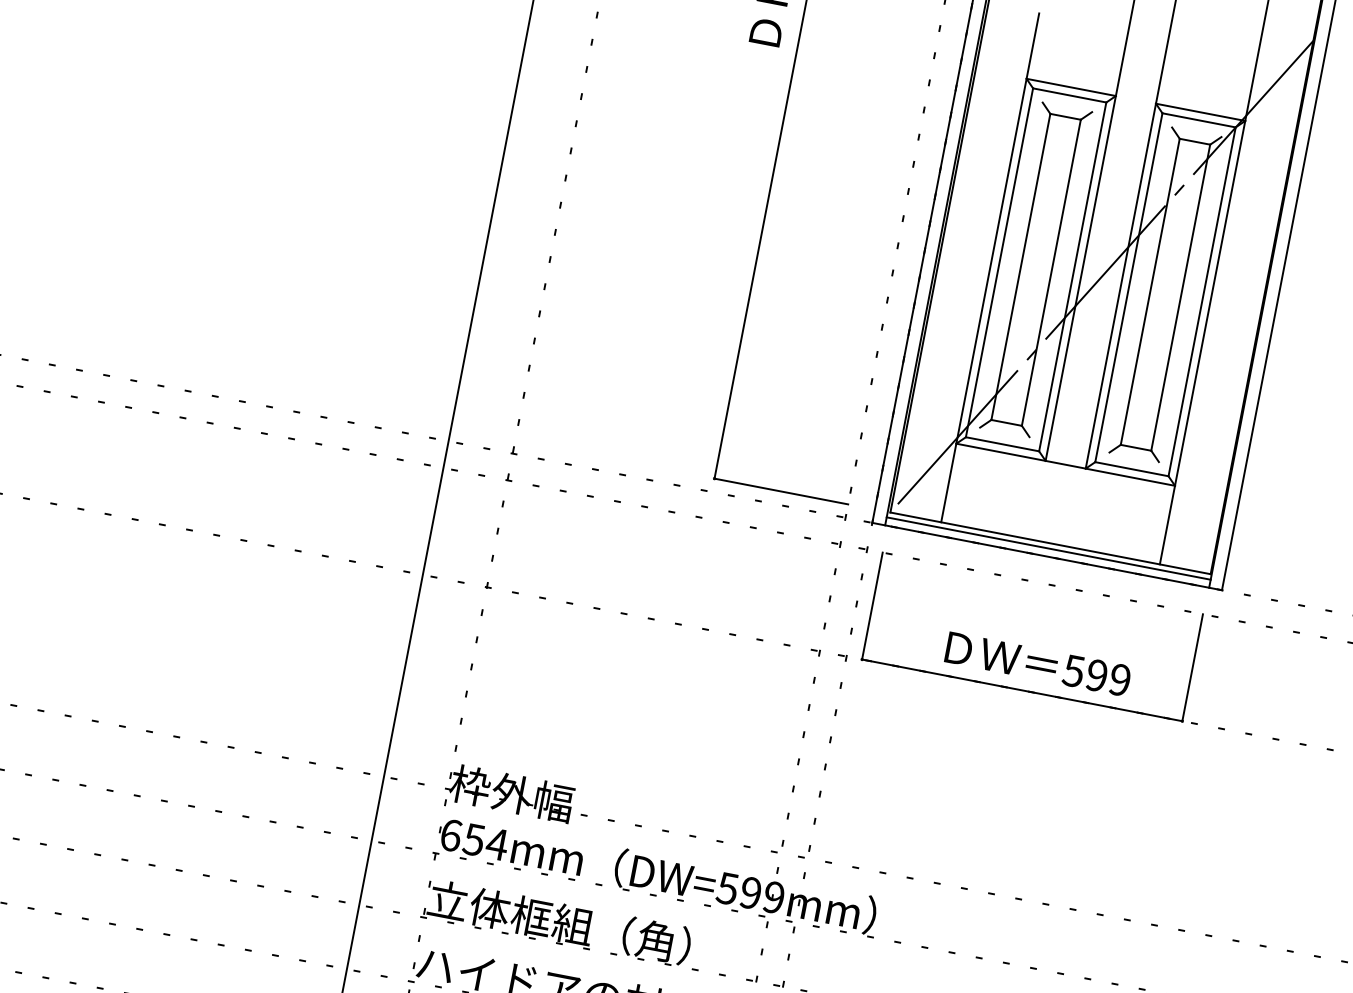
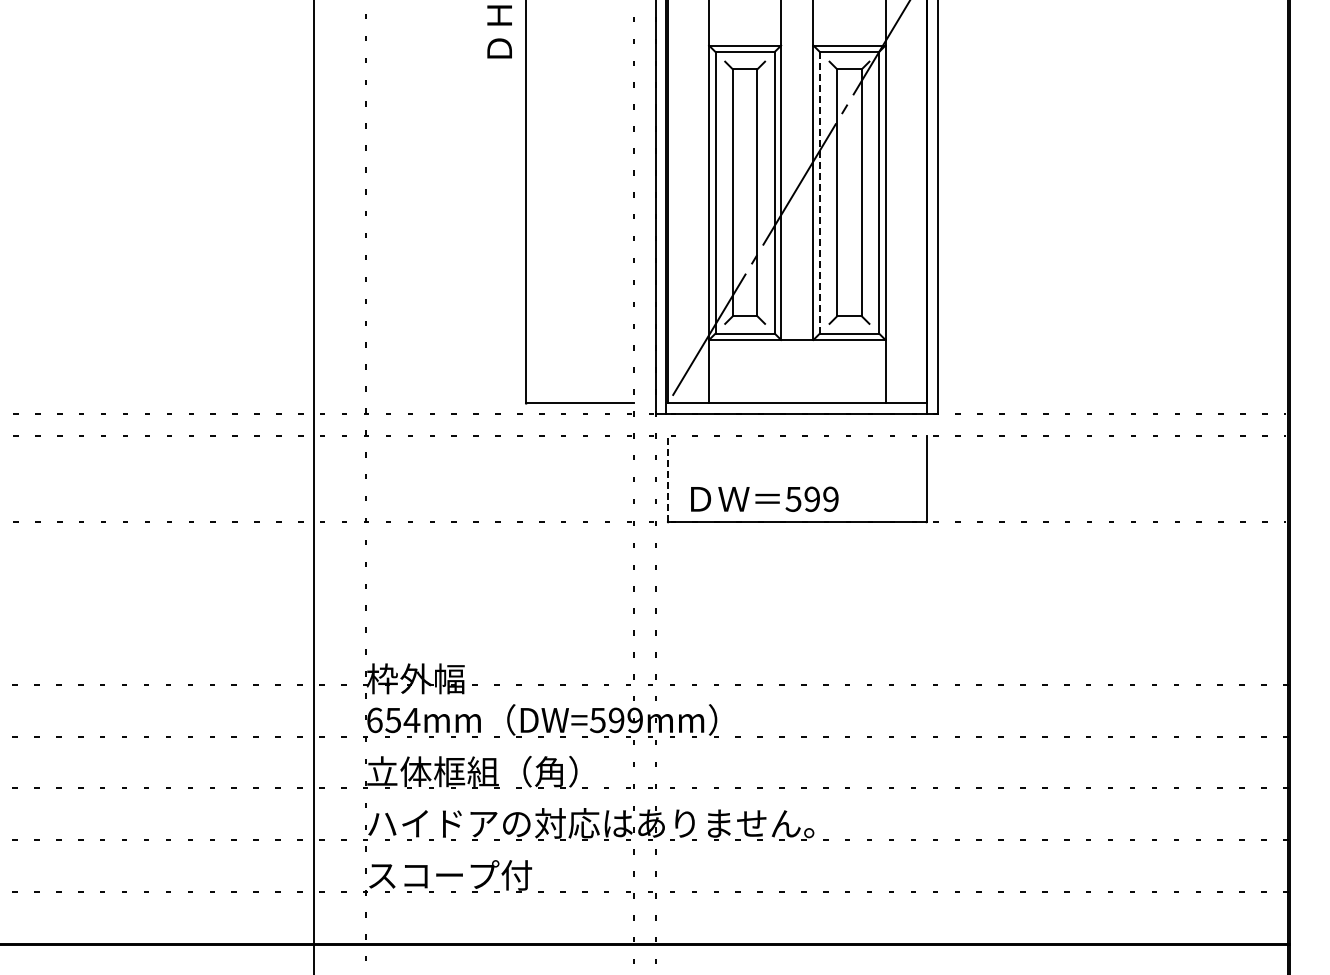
line: (1128, 287) -> (819, 192), solid -> dashed
line: (1048, 548) -> (796, 407), removed
line: (872, 605) -> (668, 478), solid -> dashed
text: (1037, 663) -> (764, 498), moved

